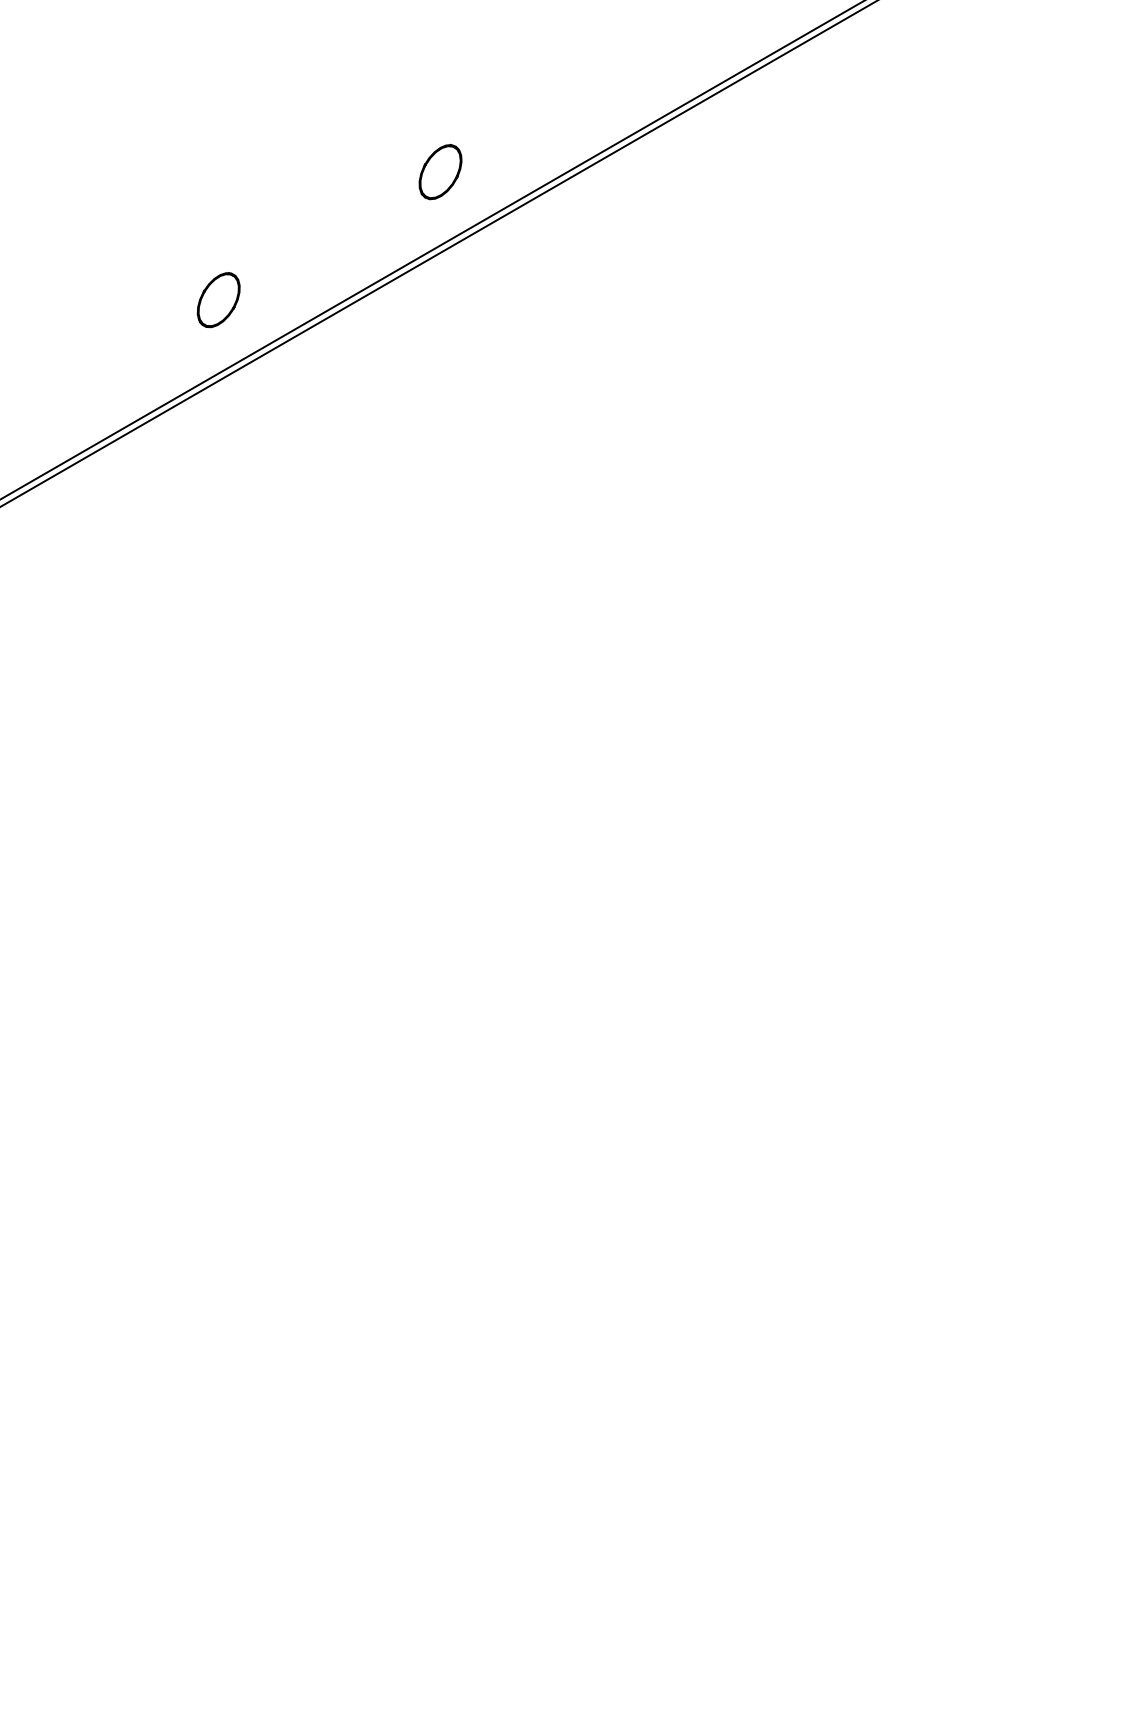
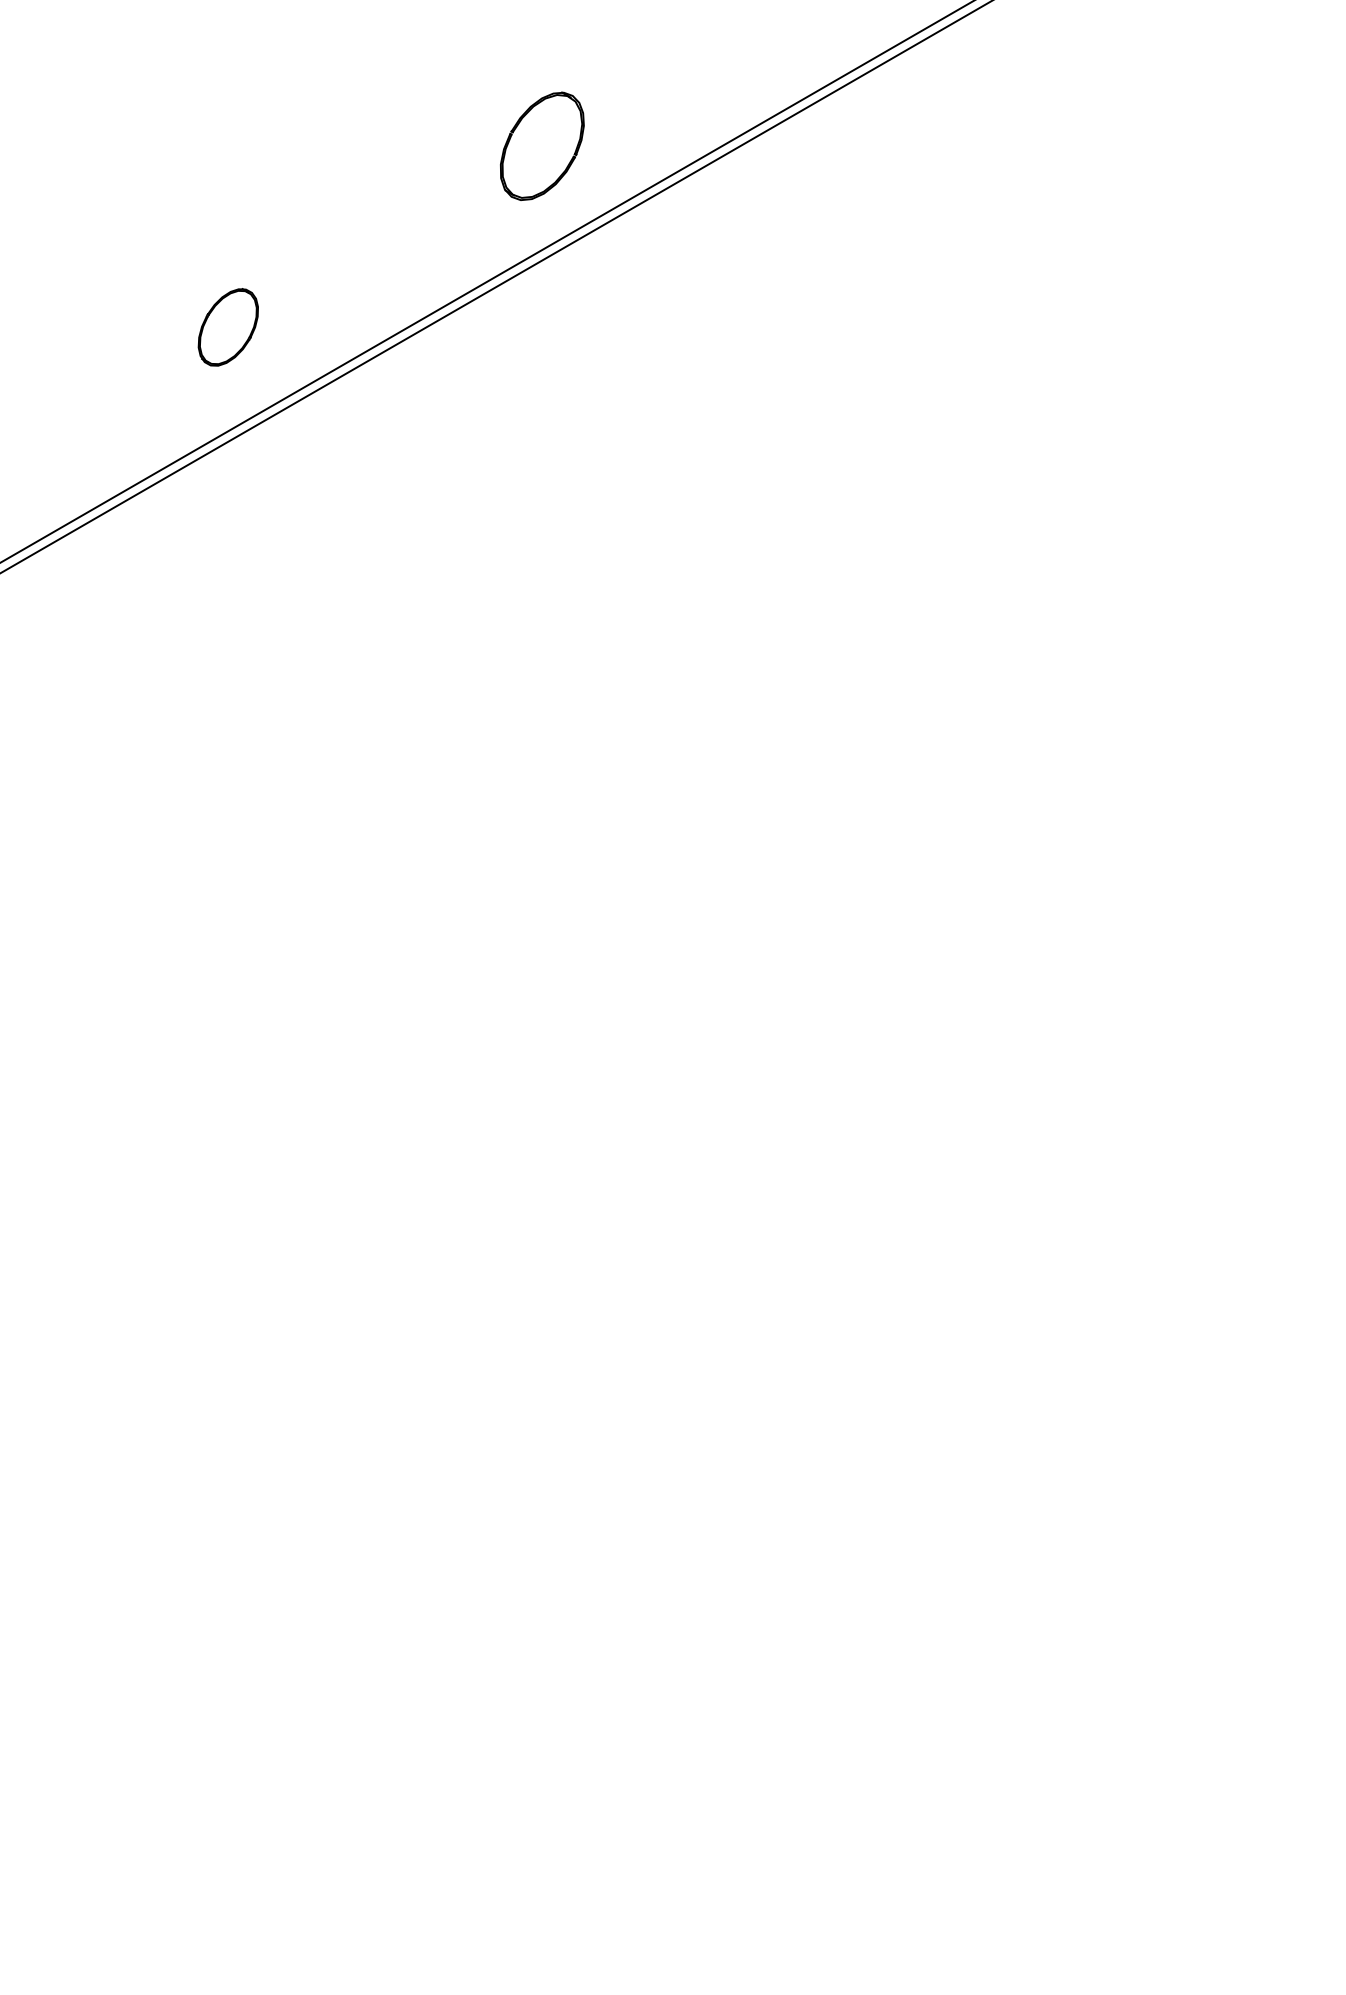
part: (440, 171) -> (542, 145), size x1.4

